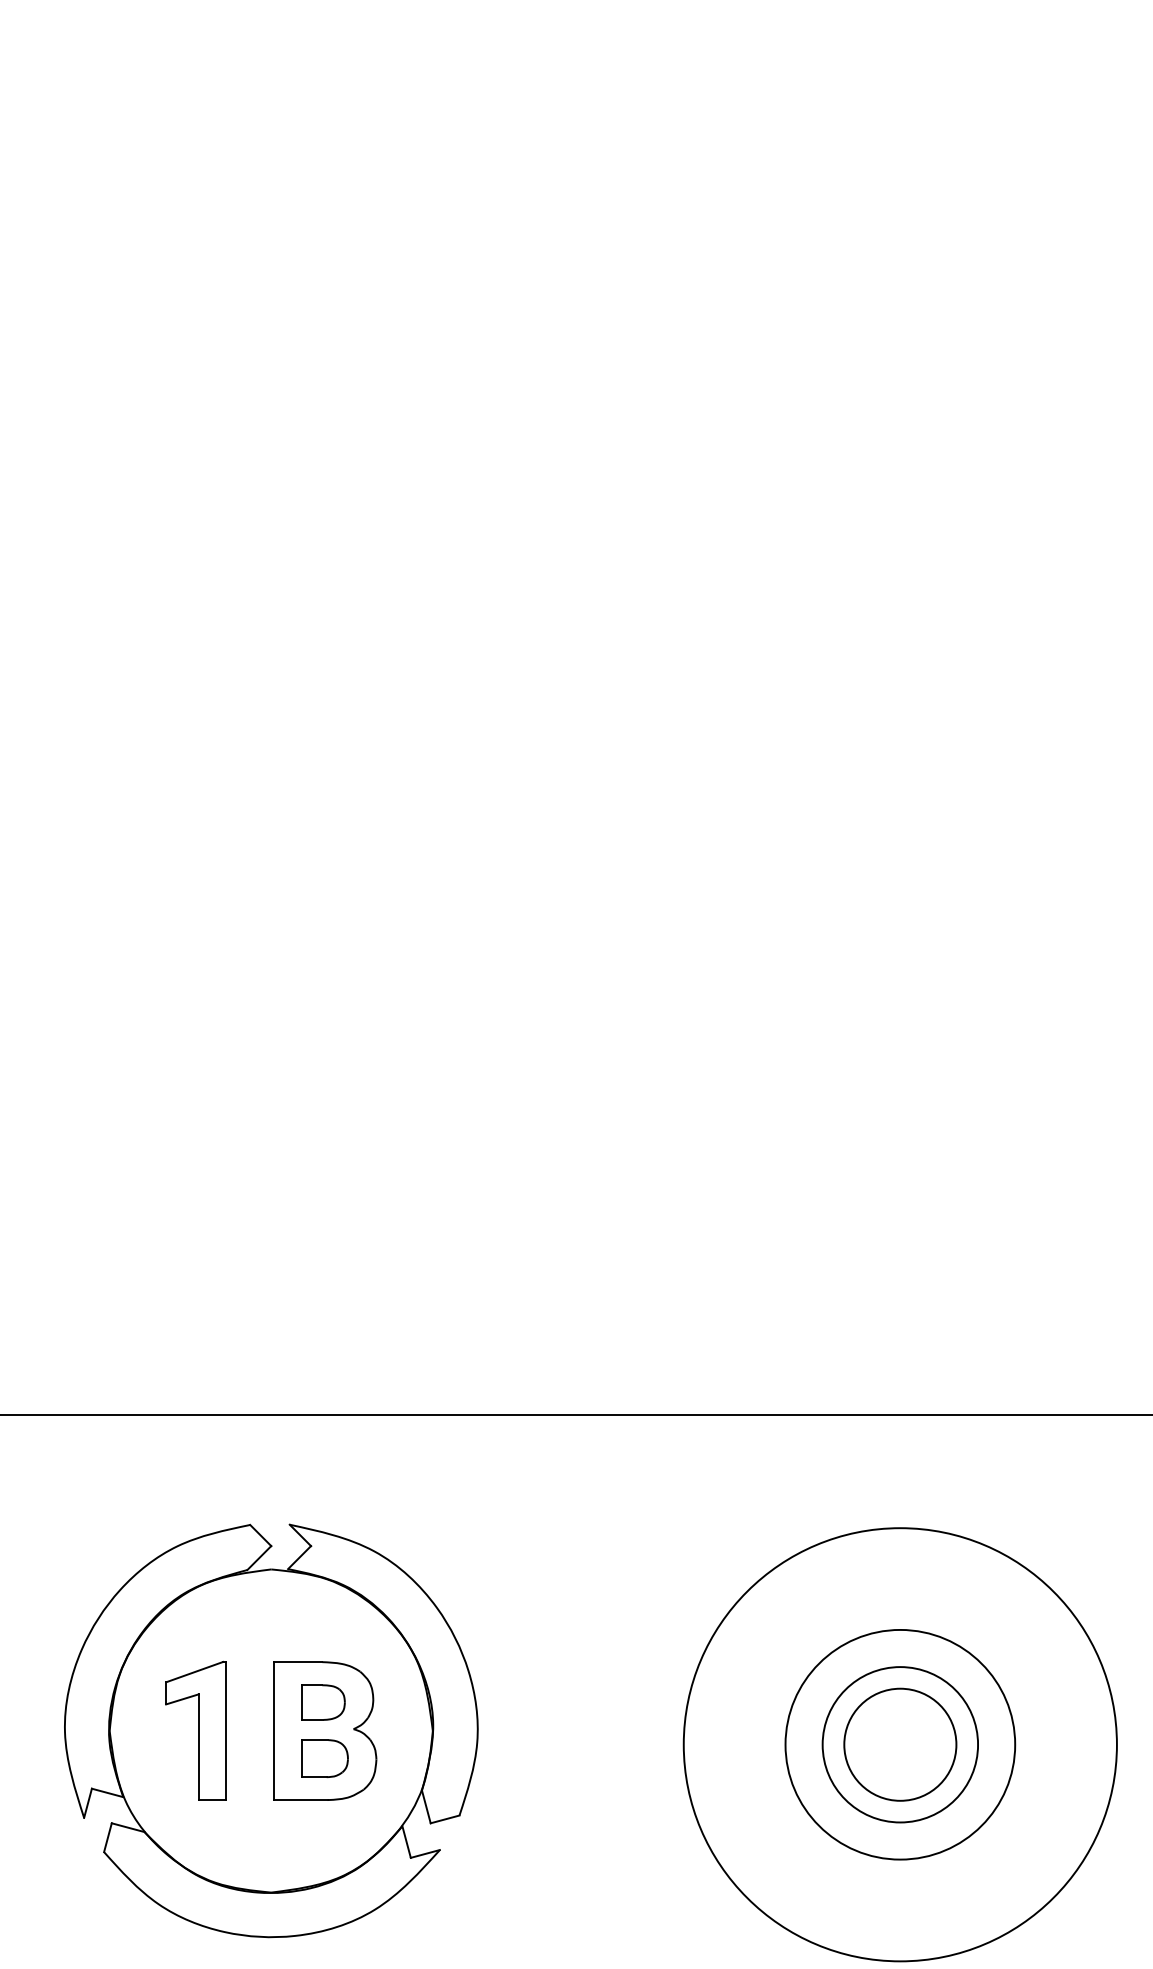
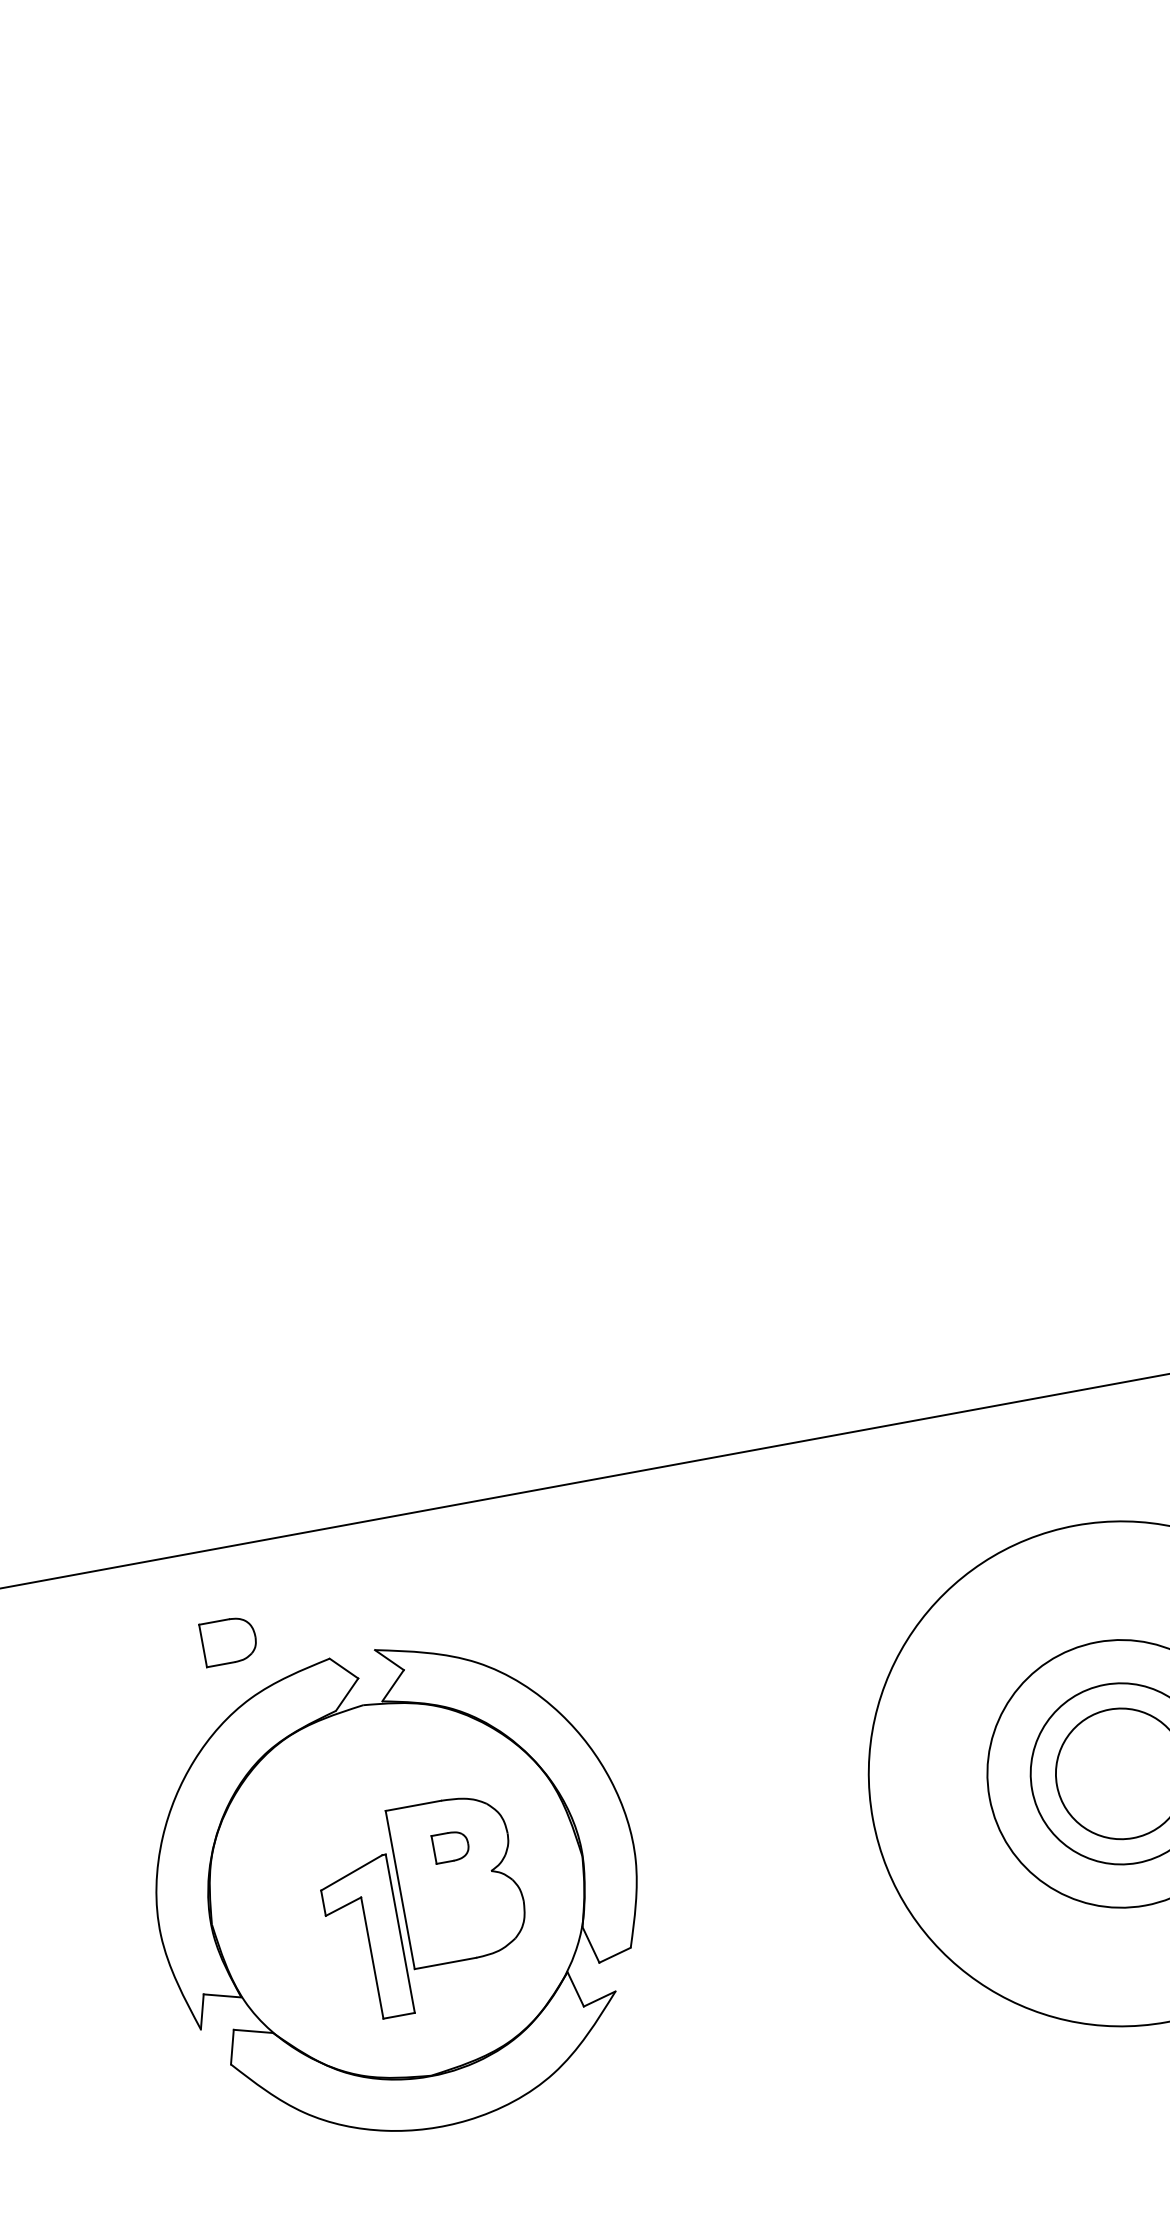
part: (323, 1702) -> (451, 1846), size x0.7
part: (195, 1730) -> (364, 1939), moved
part: (324, 1758) -> (228, 1641), moved

